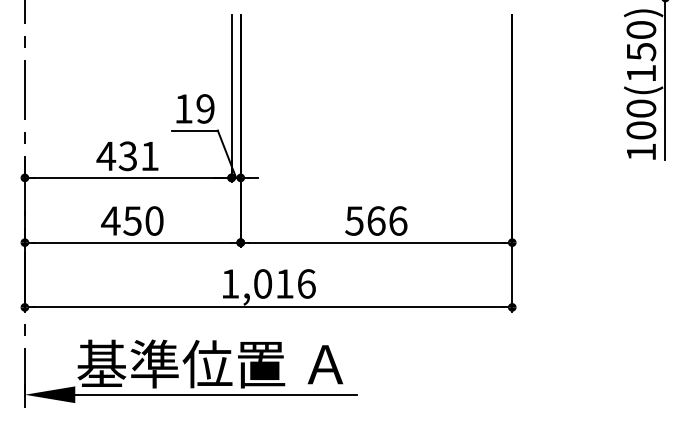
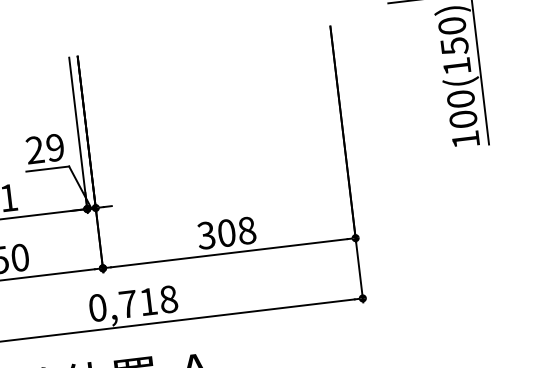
text: (183, 108) -> (34, 149), 19 -> 29
text: (376, 220) -> (226, 232), 566 -> 308
text: (268, 283) -> (133, 303), 1,016 -> 0,718

